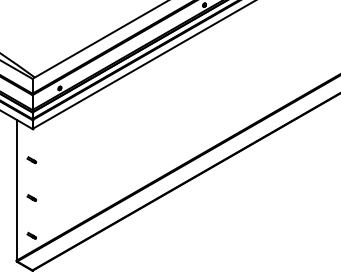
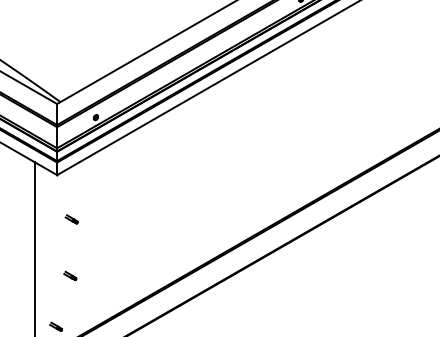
part: (31, 160) -> (71, 219), moved
part: (31, 197) -> (69, 275), moved

